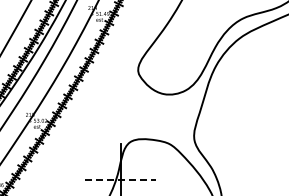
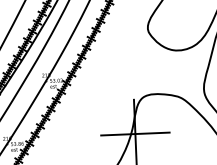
line: (120, 179) -> (135, 133), dashed -> solid

